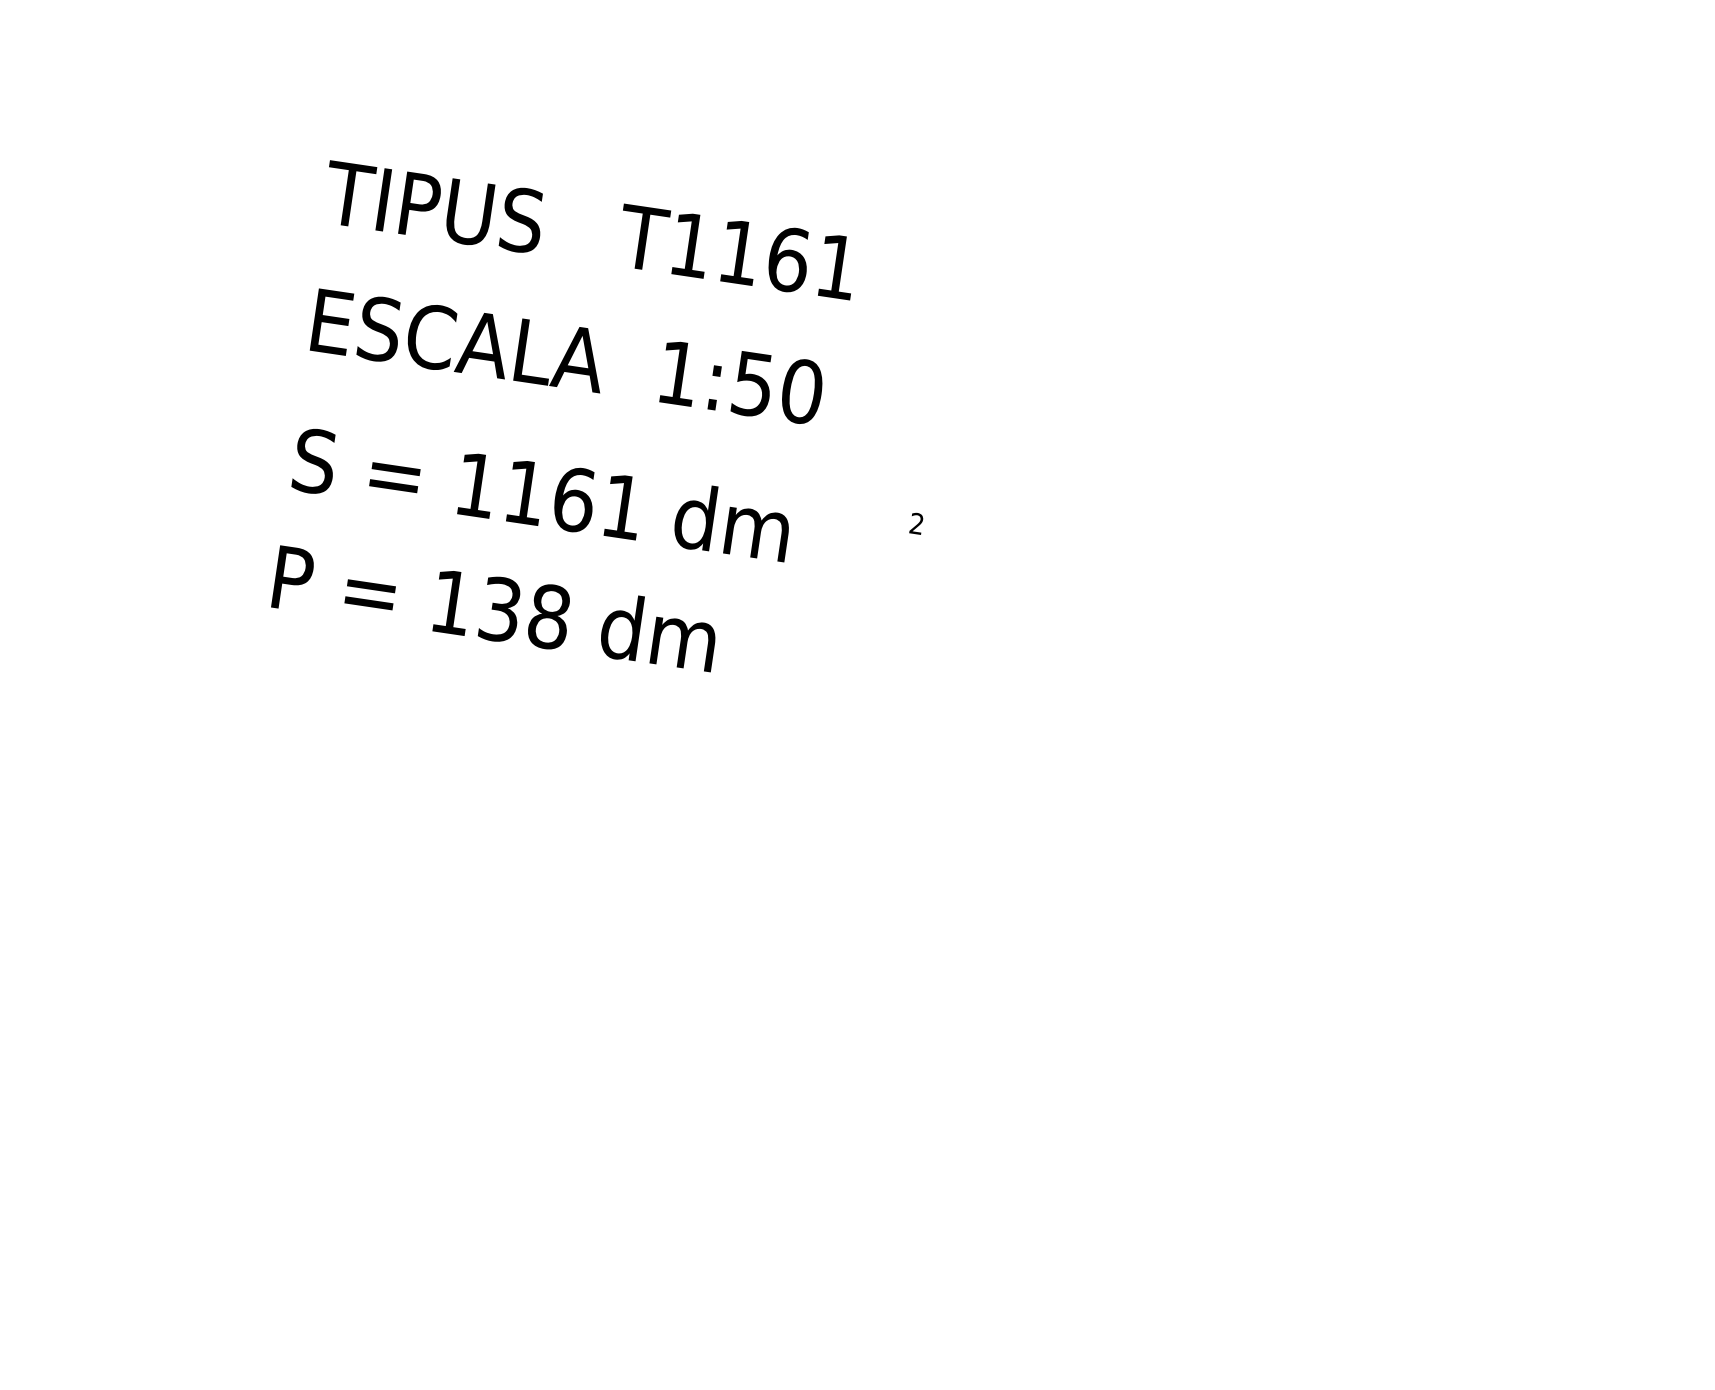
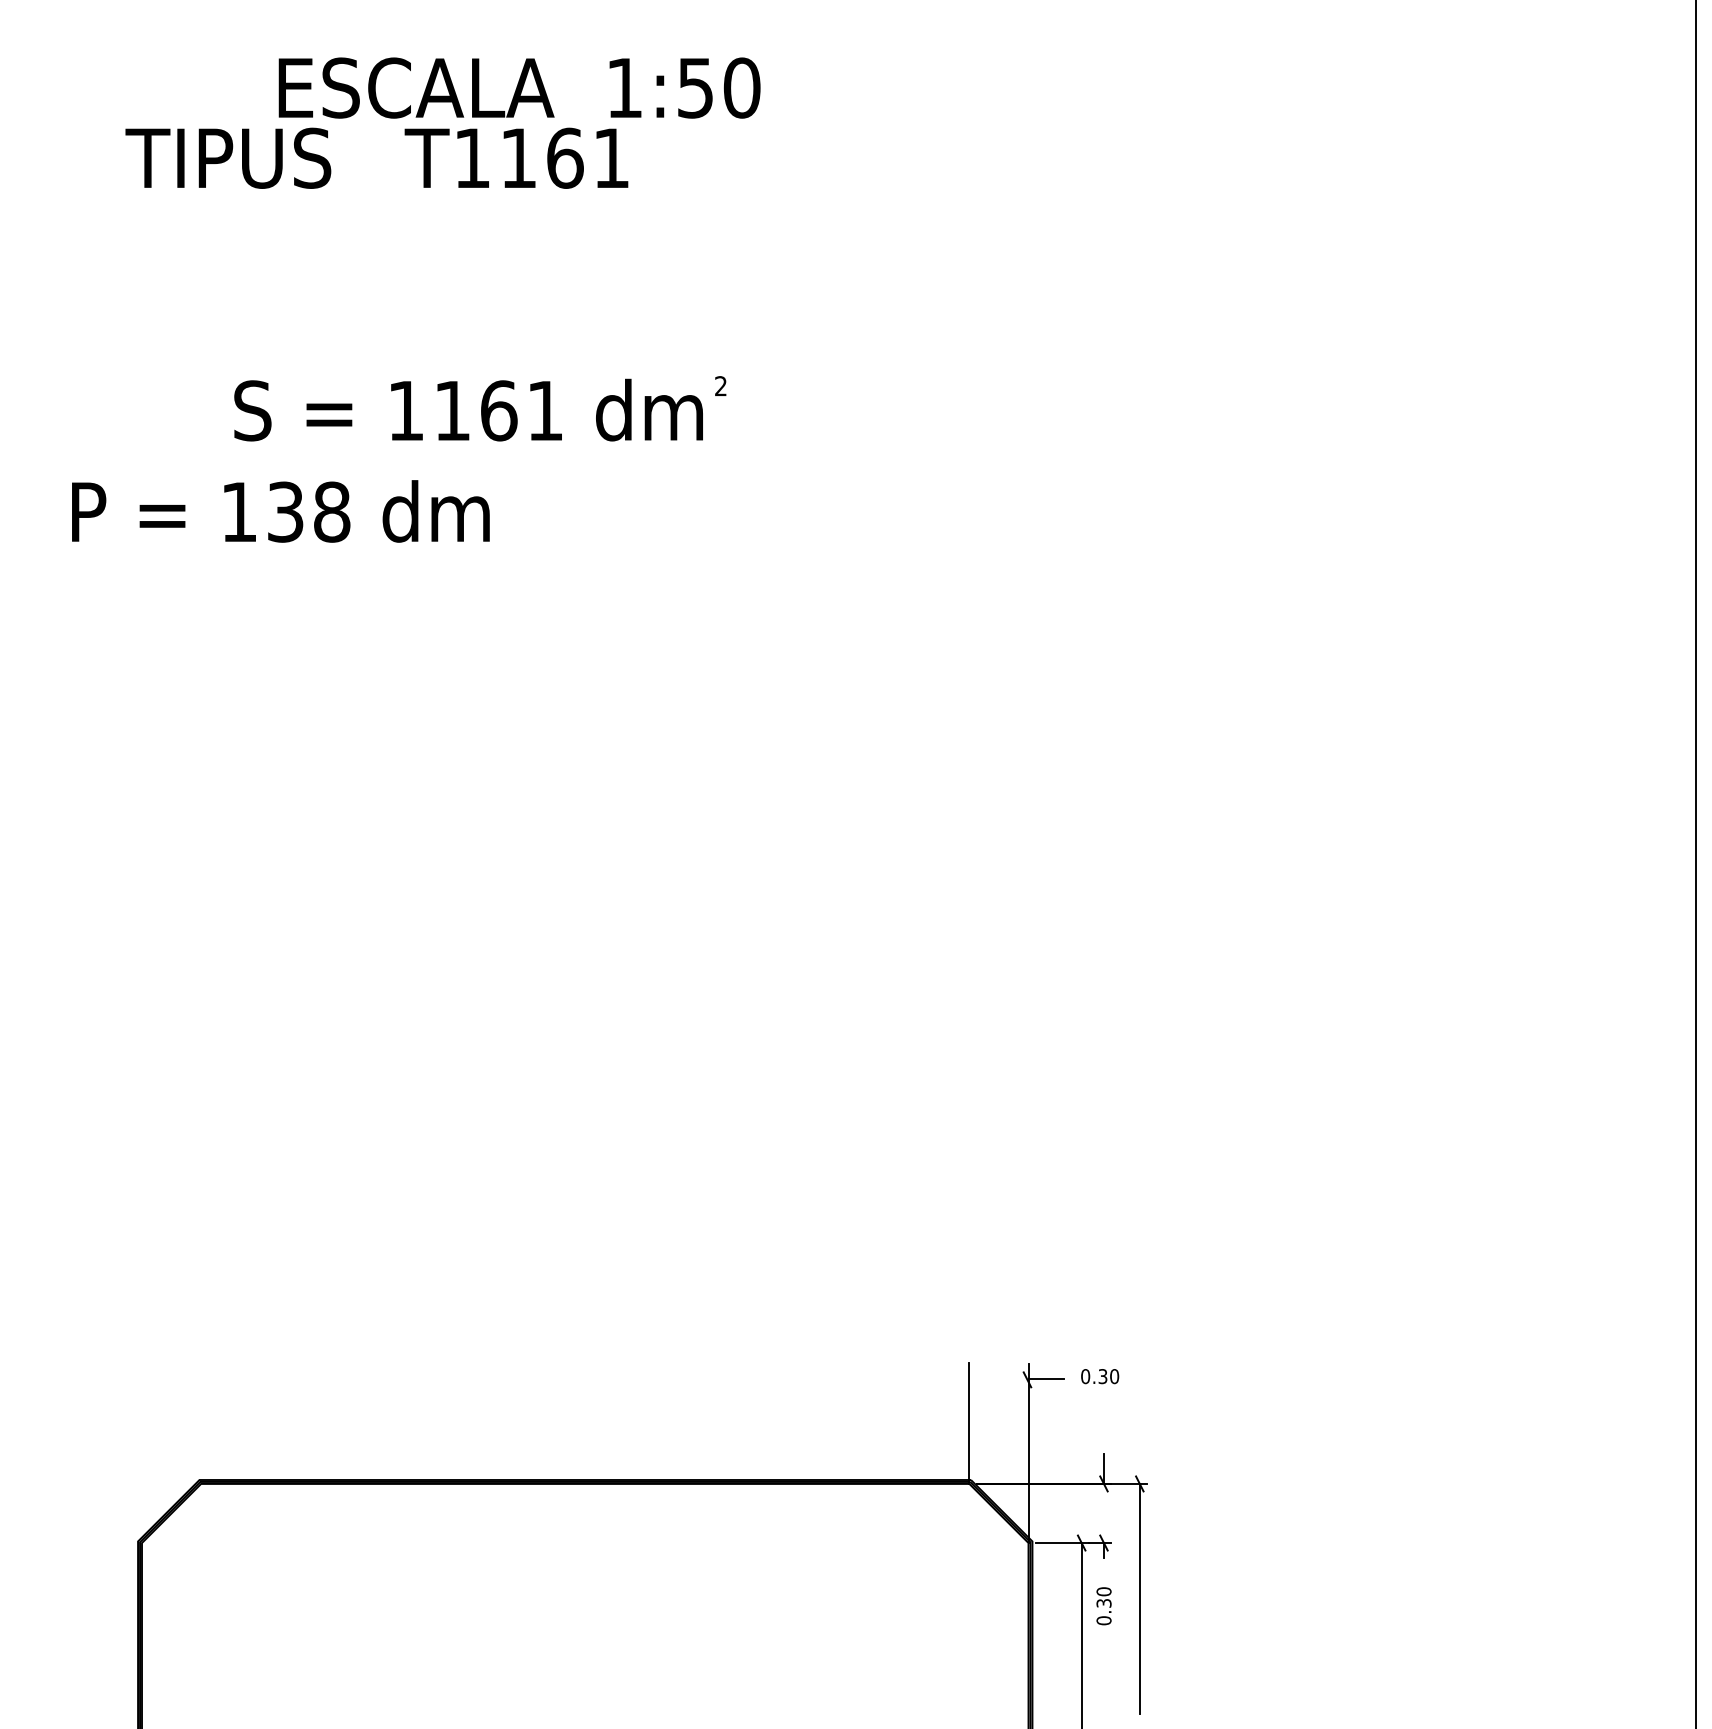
text: (567, 356) -> (519, 87), moved
text: (542, 493) -> (468, 409), moved
text: (495, 608) -> (280, 511), moved

